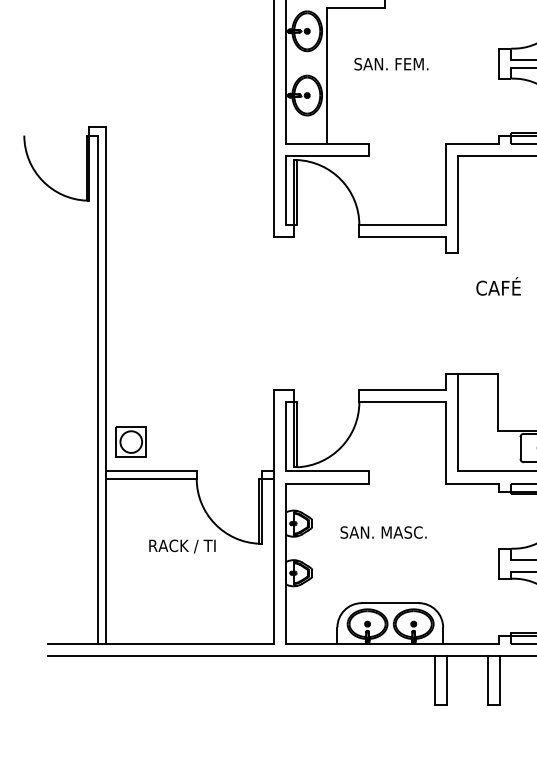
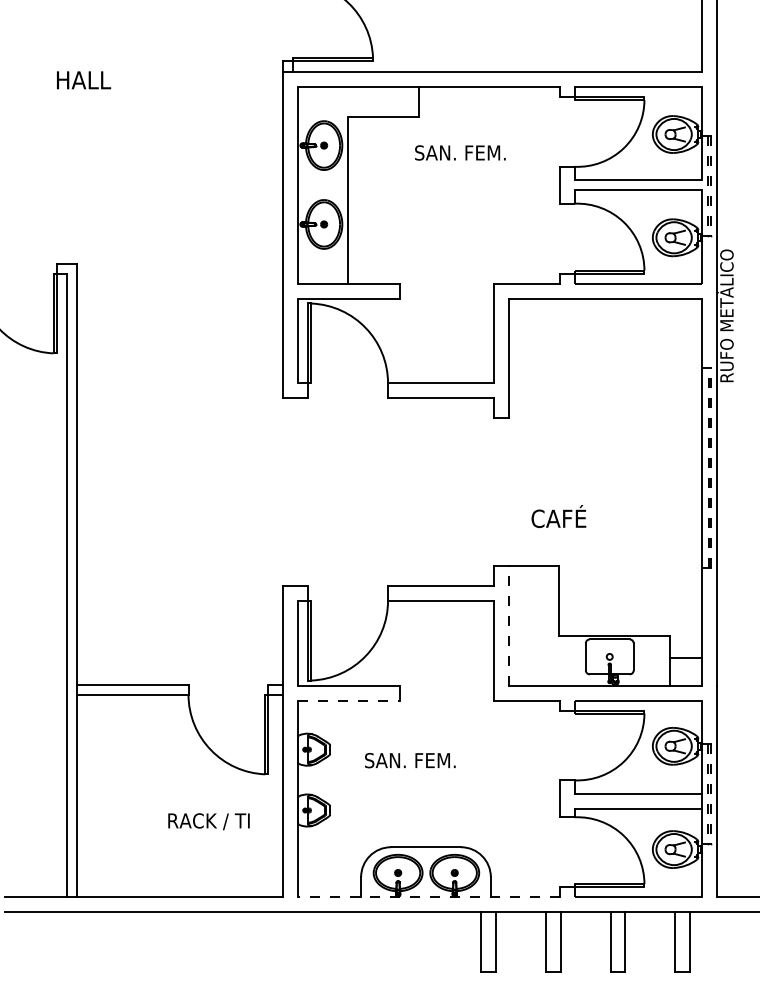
text: (391, 63) -> (460, 152), moved
text: (498, 286) -> (558, 516), moved
line: (457, 423) -> (508, 626), solid -> dashed
part: (130, 442) -> (107, 649), removed
line: (327, 483) -> (349, 700), solid -> dashed
text: (404, 532) -> (443, 760), SAN. MASC. -> SAN. FEM.
text: (182, 546) -> (208, 821), moved
line: (392, 644) -> (428, 897), solid -> dashed

